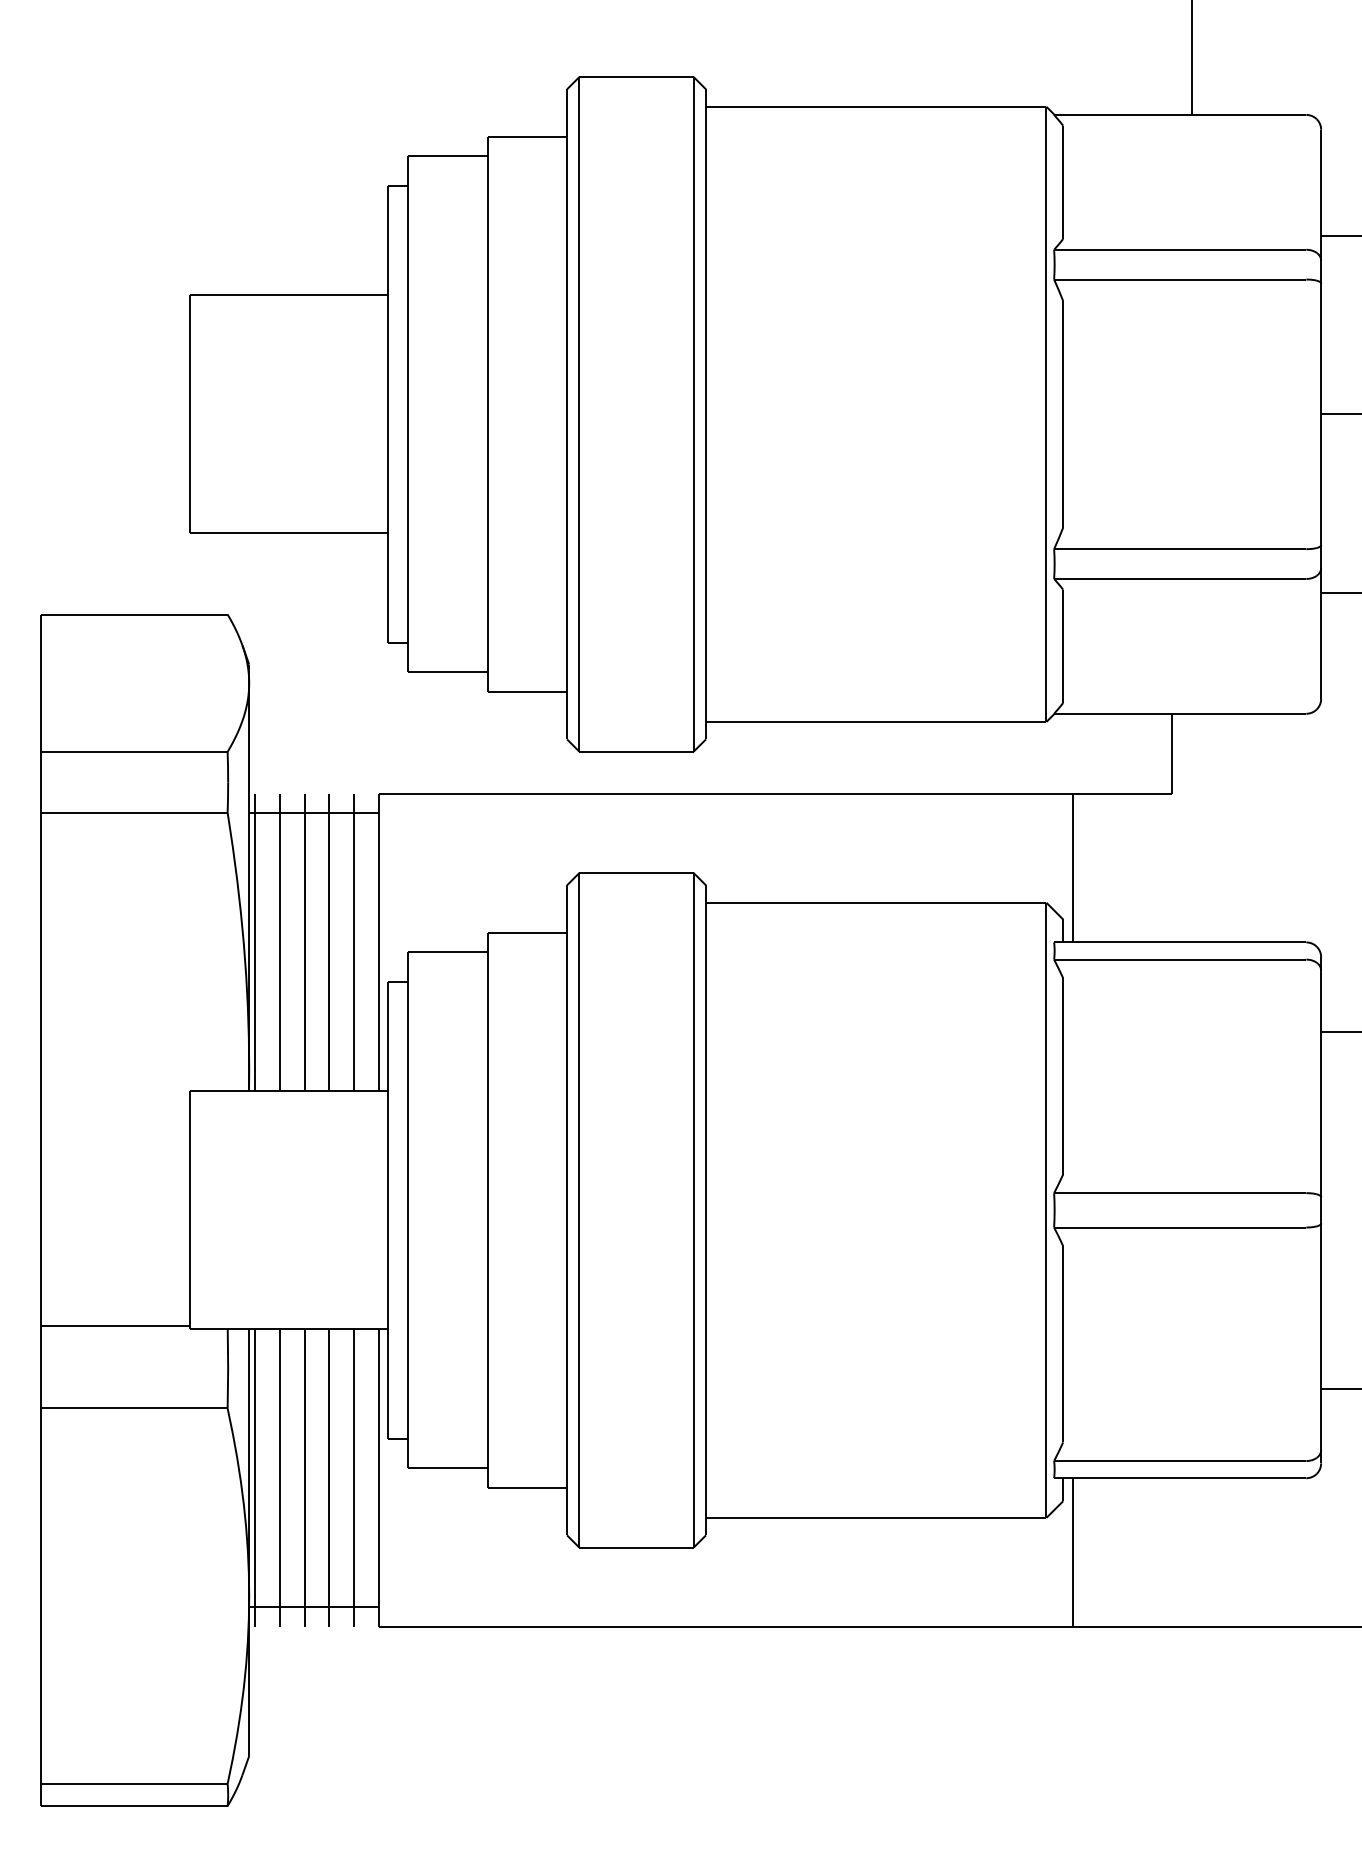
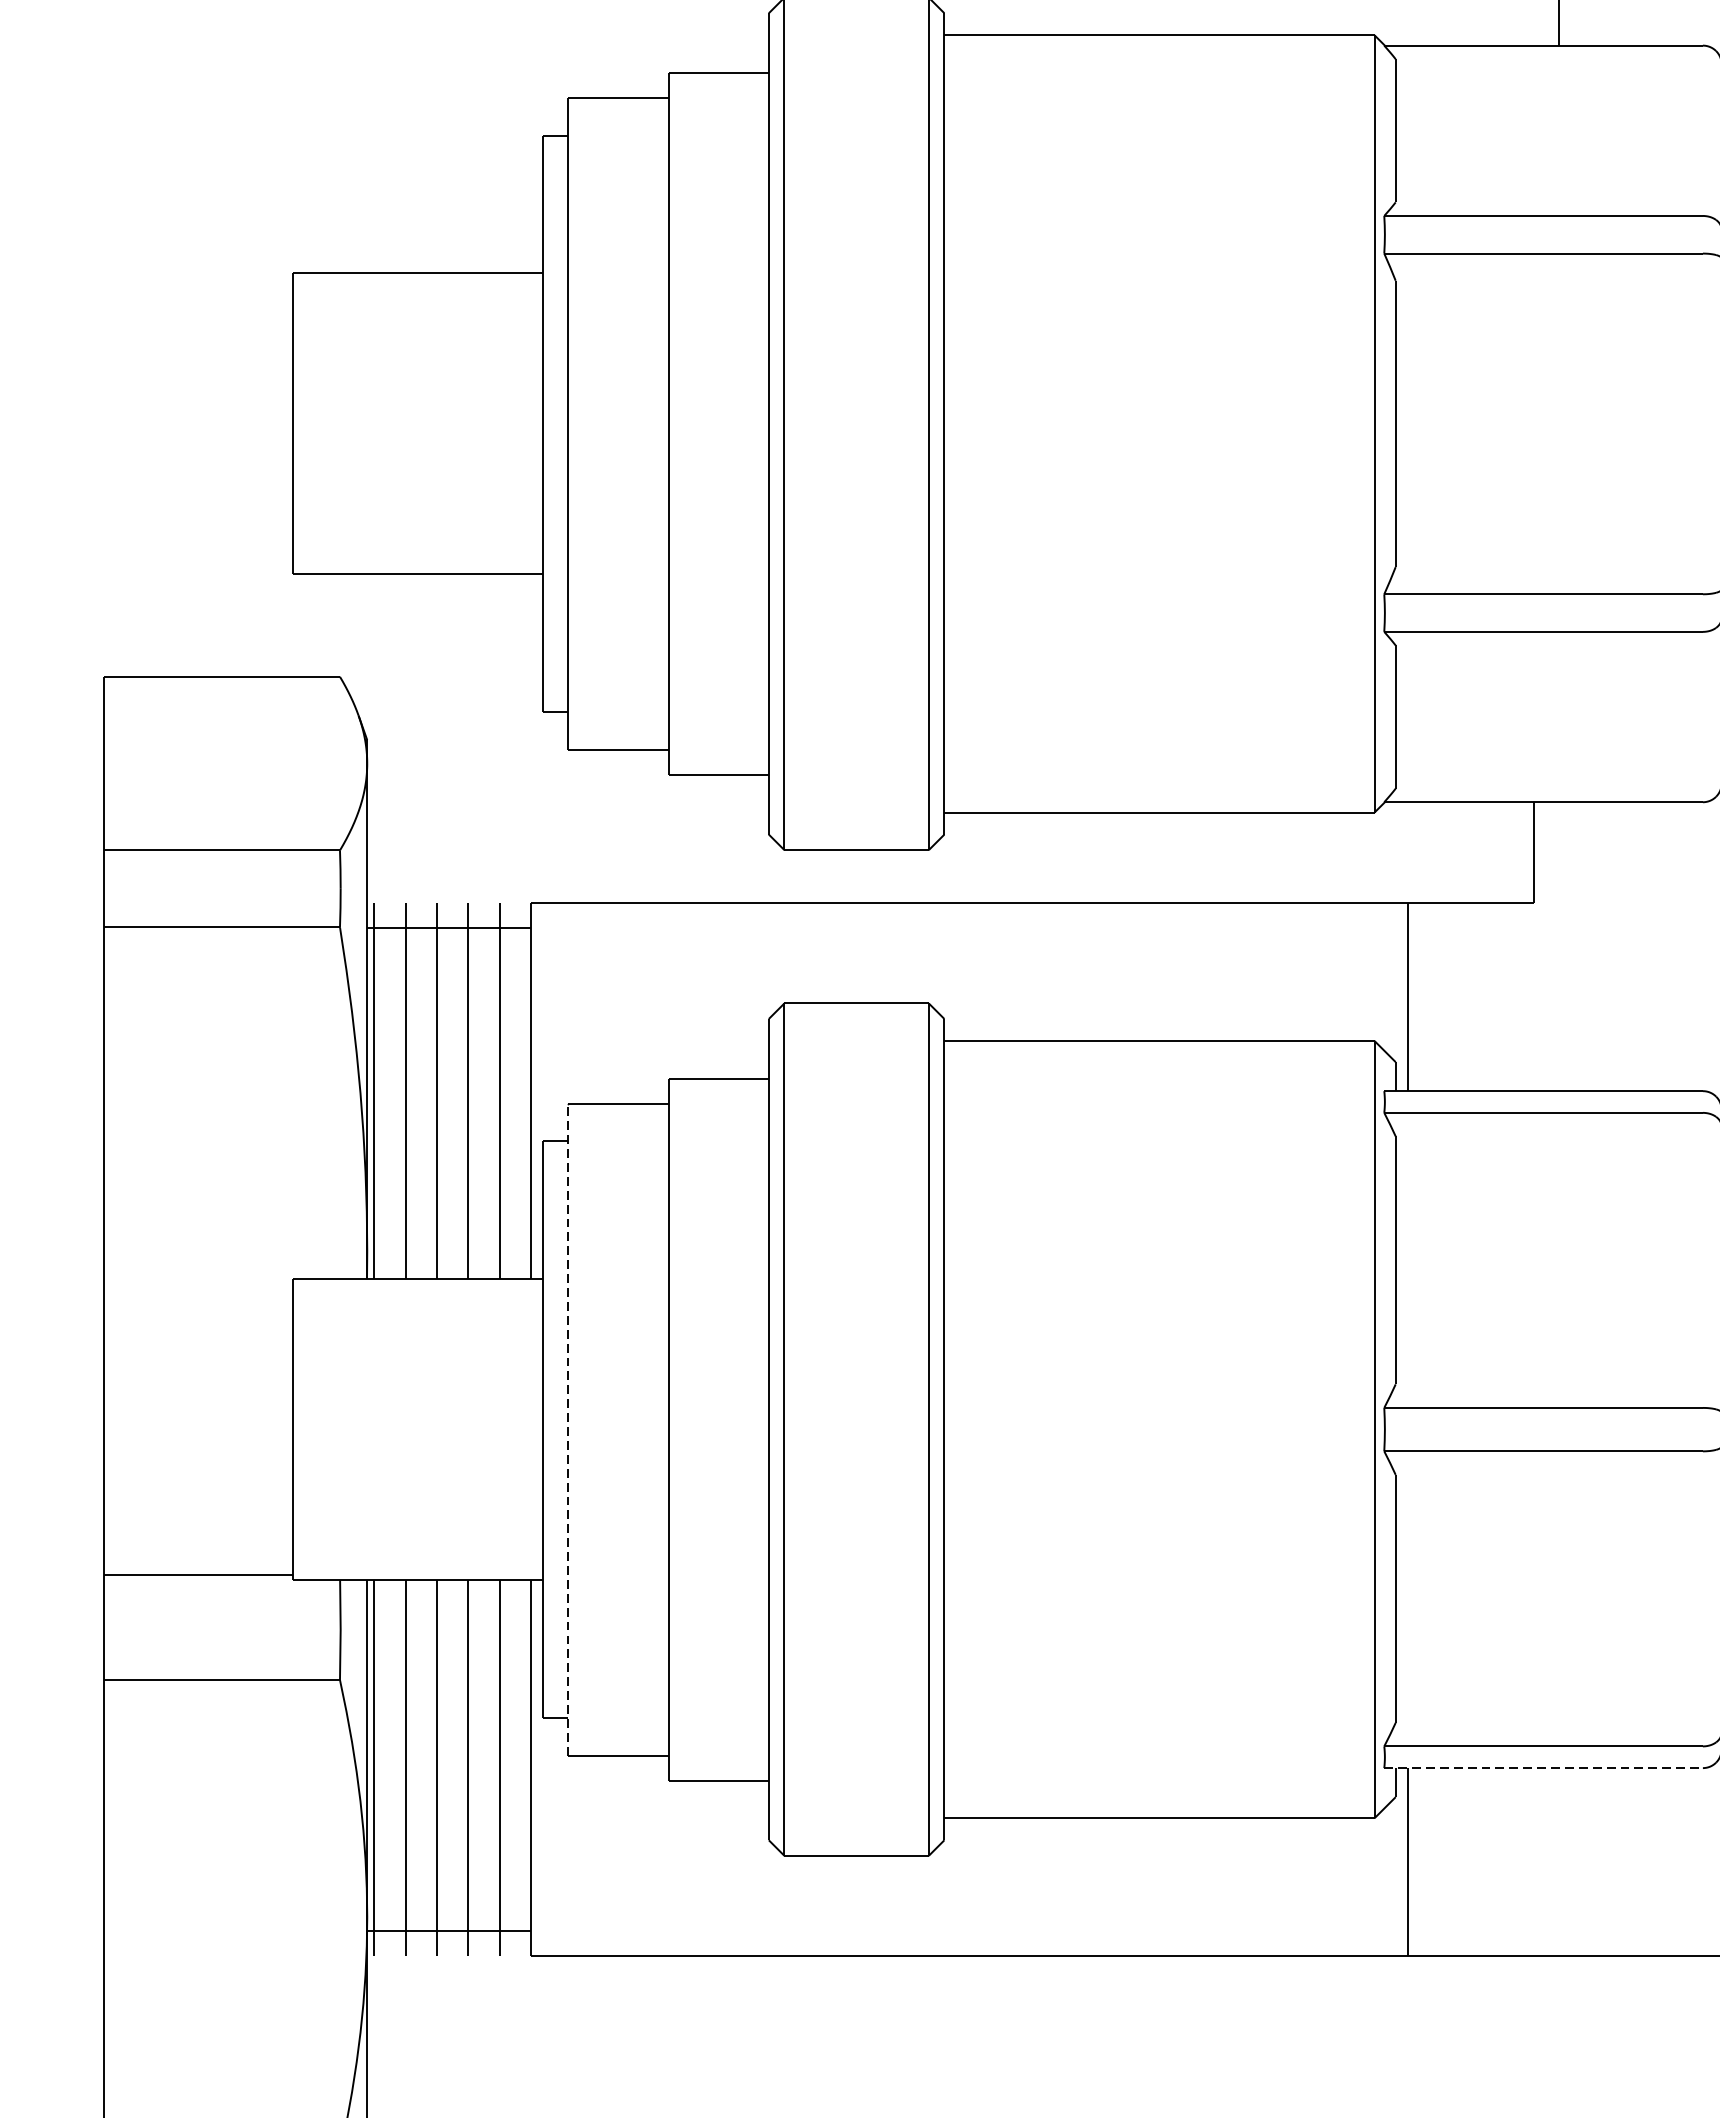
line: (408, 1210) -> (568, 1429), solid -> dashed
line: (1180, 1478) -> (1543, 1768), solid -> dashed

